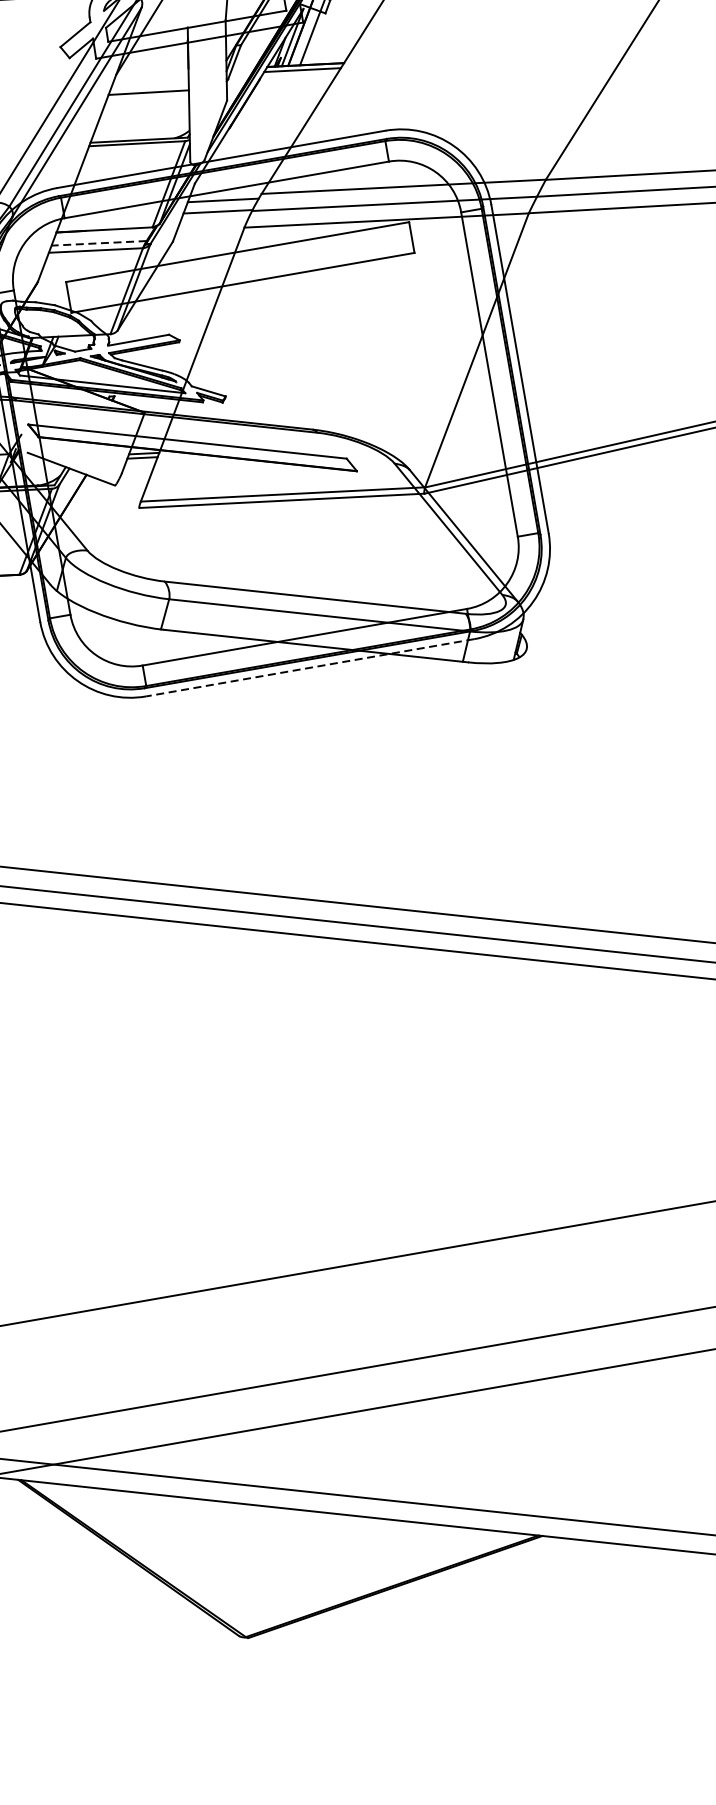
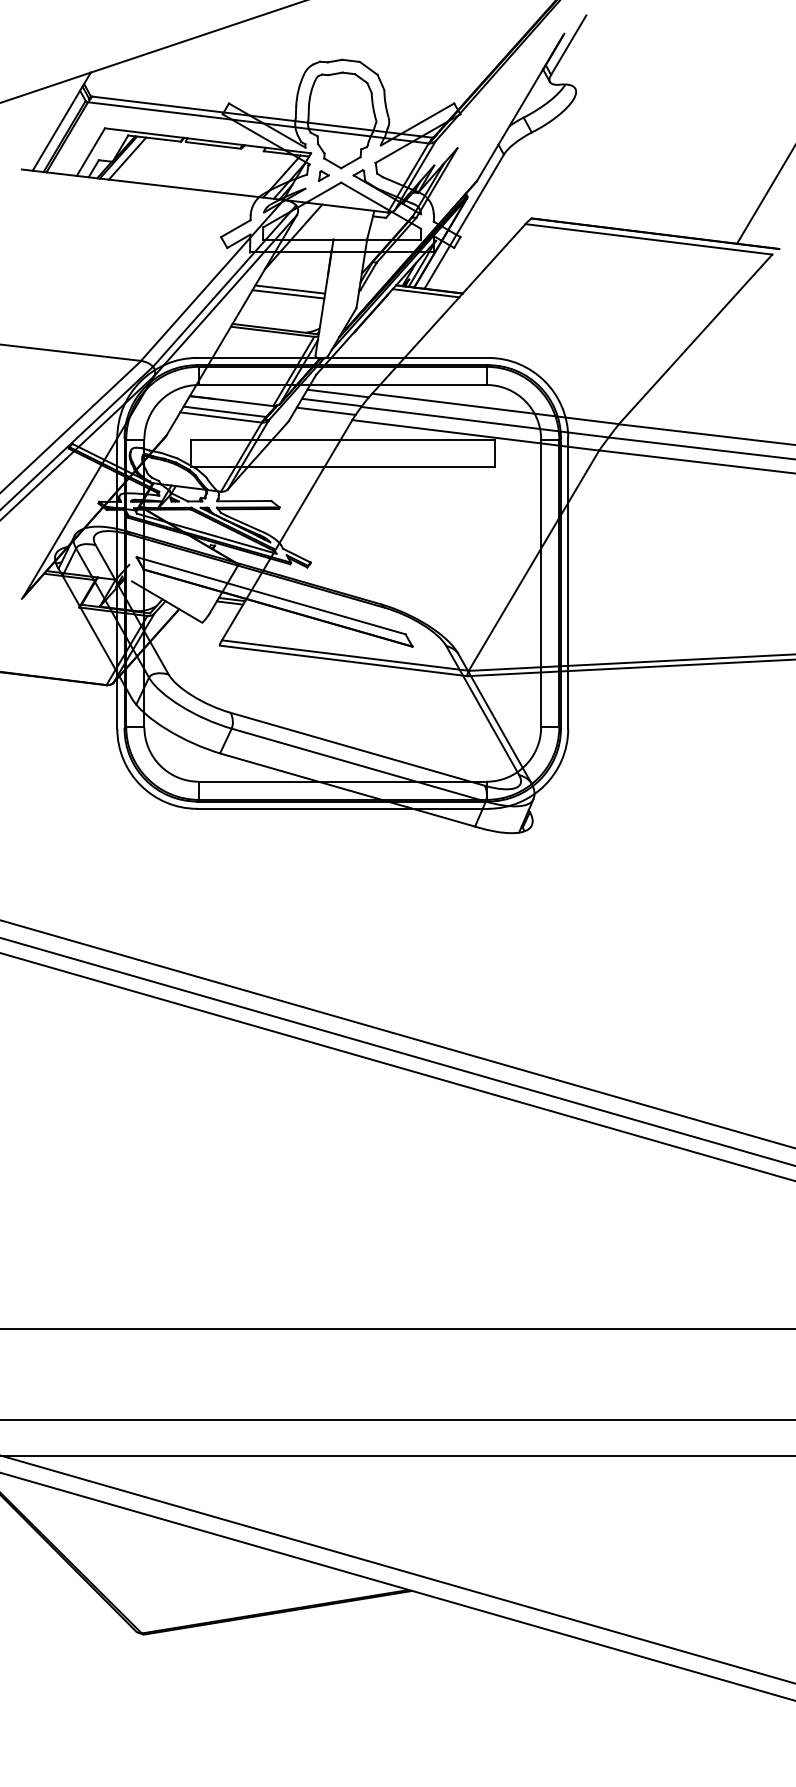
line: (147, 98) -> (288, 294), added
line: (212, 222) -> (325, 410), added
line: (98, 243) -> (224, 411), dashed -> solid
line: (309, 667) -> (342, 808), dashed -> solid

